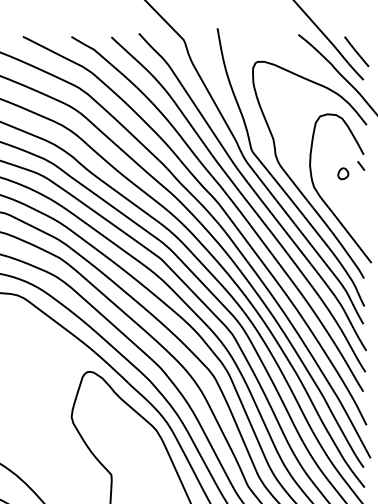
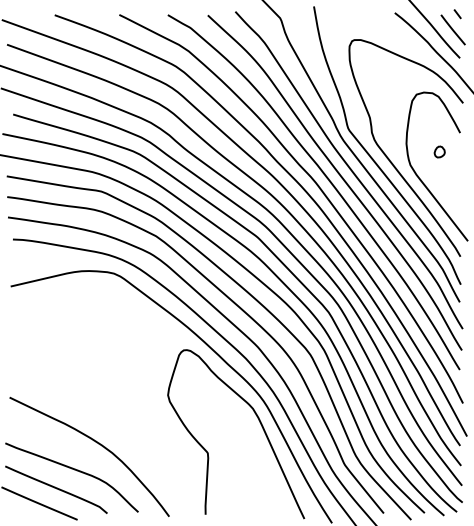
line: (361, 166) -> (457, 14), moved

